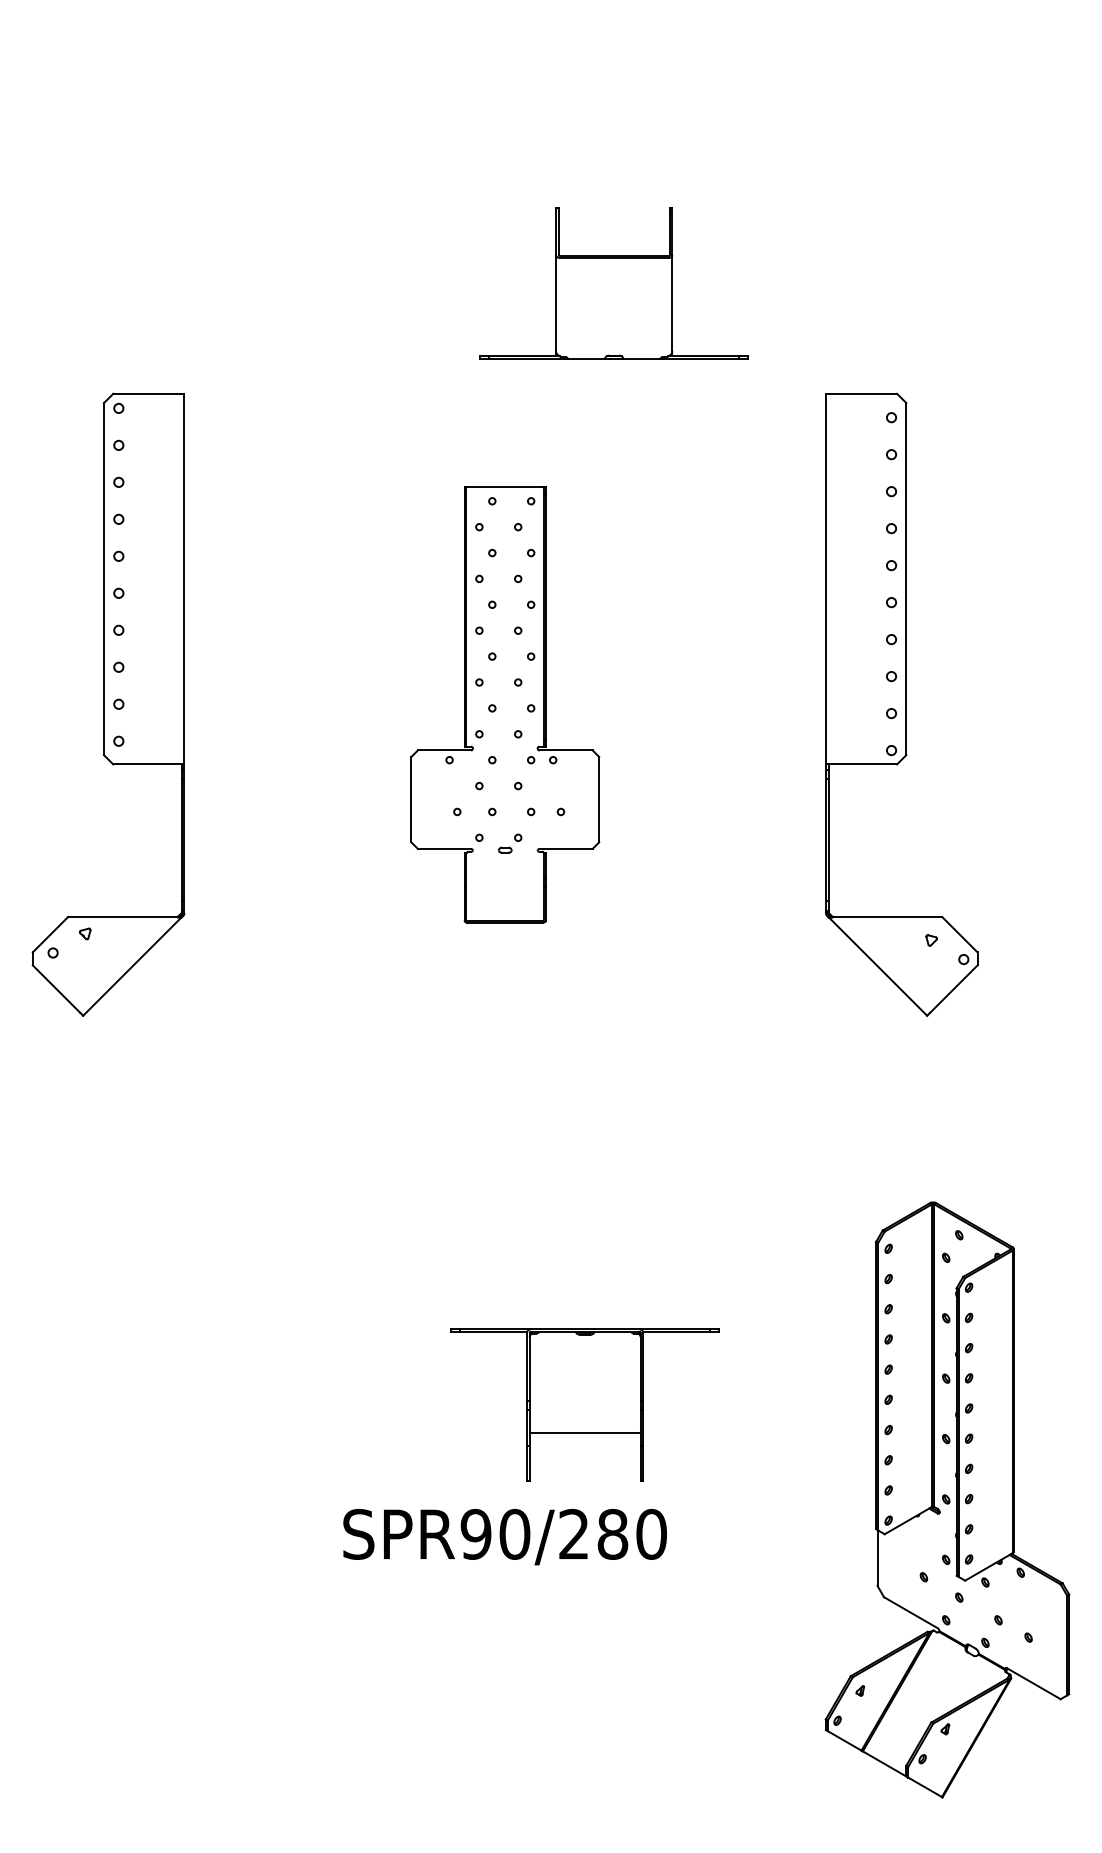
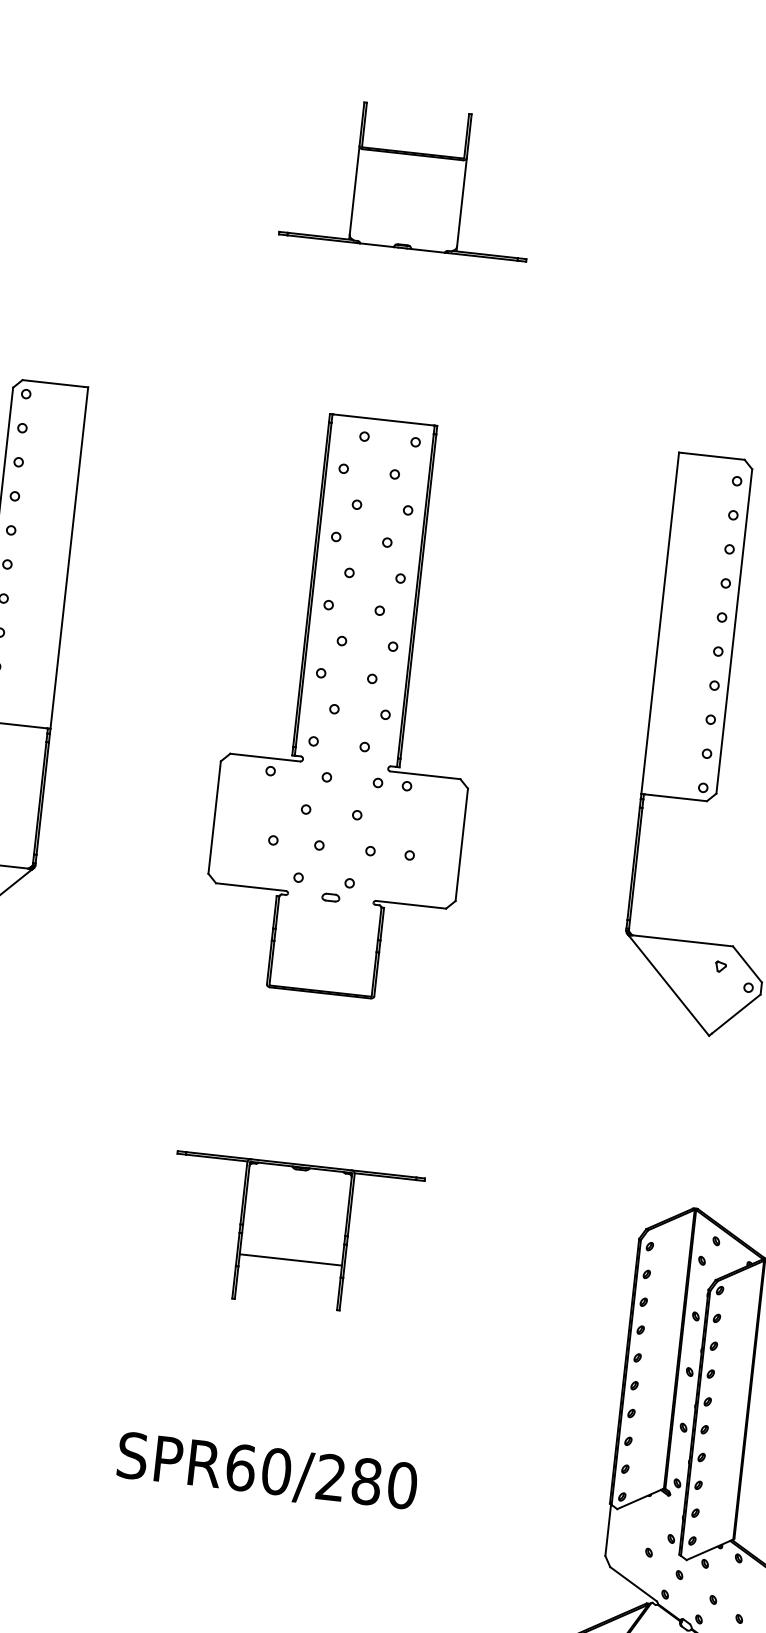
part: (613, 283) -> (409, 178), moved
part: (505, 704) -> (352, 706), size x1.43
part: (584, 1404) -> (293, 1233), moved
text: (475, 1533) -> (240, 1466), SPR90/280 -> SPR60/280

